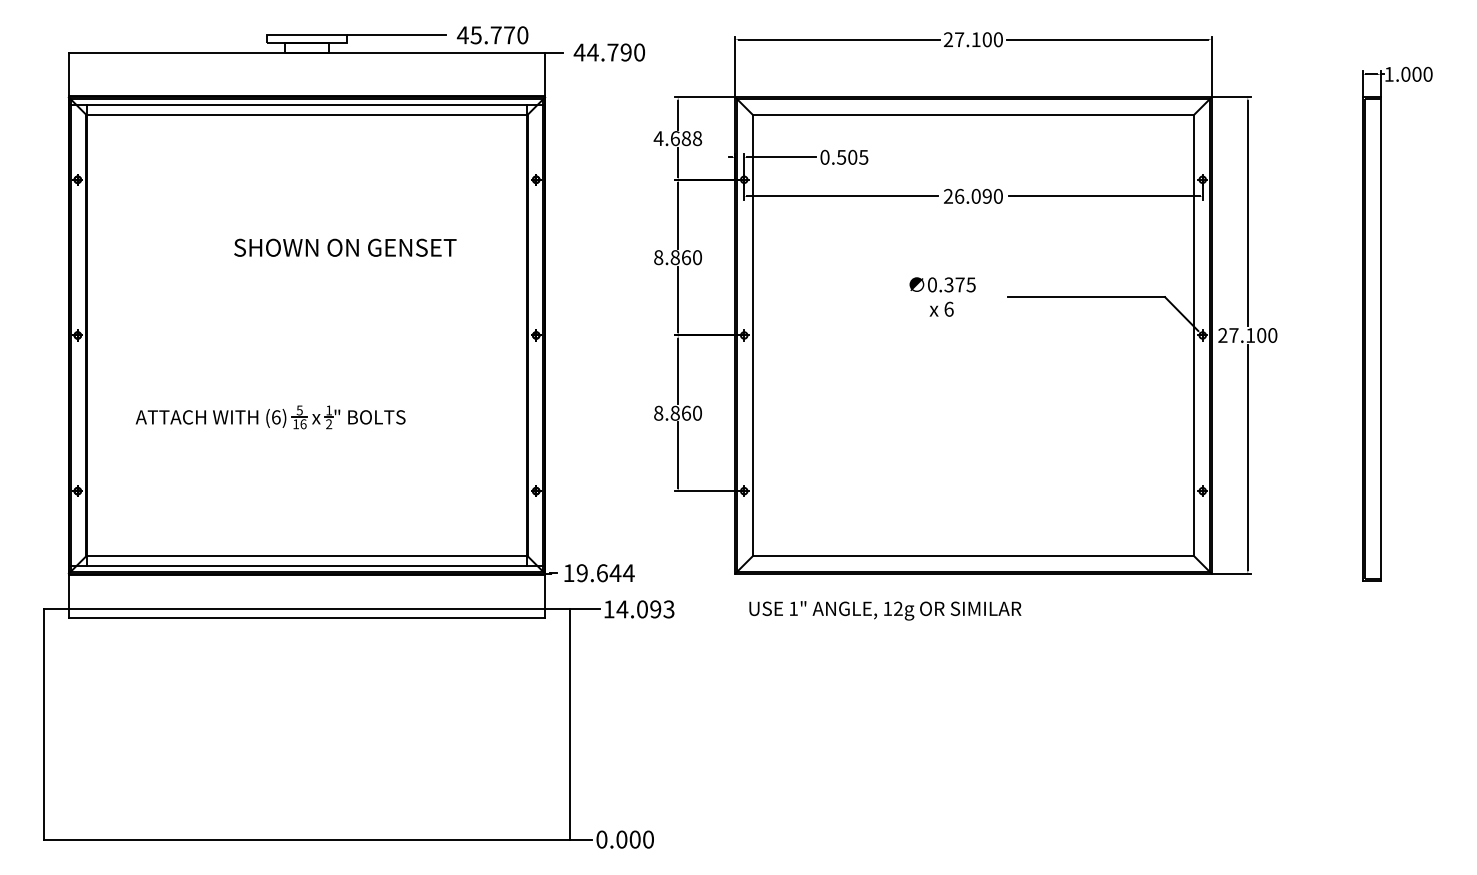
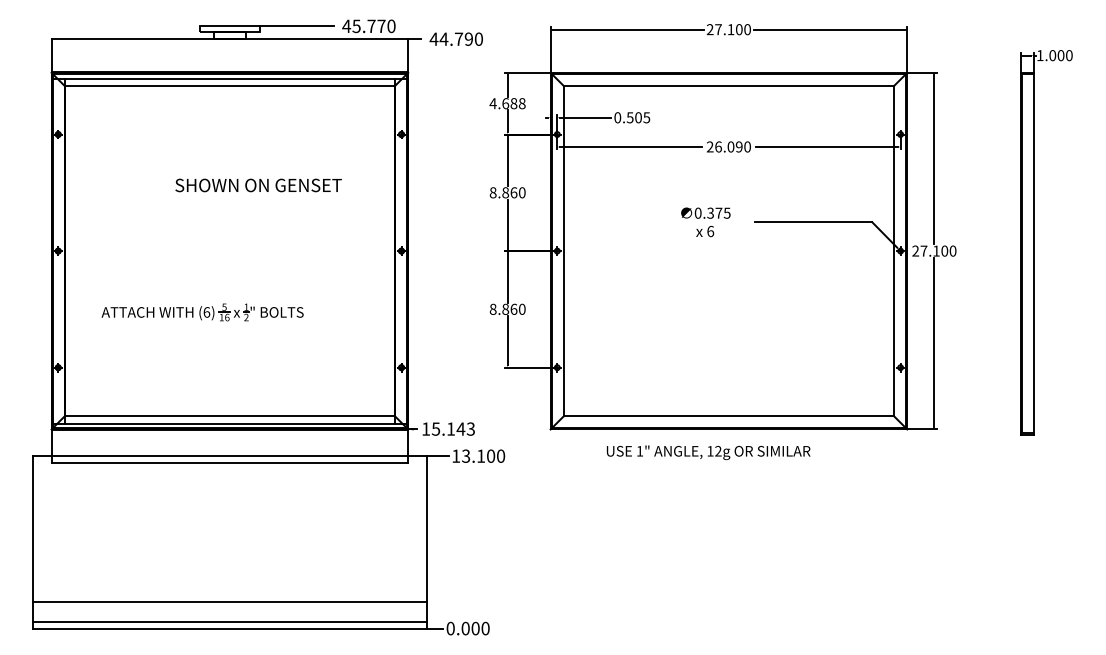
text: (605, 573) -> (453, 429), 19.644 -> 15.143
text: (645, 609) -> (483, 456), 14.093 -> 13.100
text: (885, 610) -> (708, 452), moved
line: (306, 804) -> (229, 602), added
line: (306, 830) -> (229, 621), added

